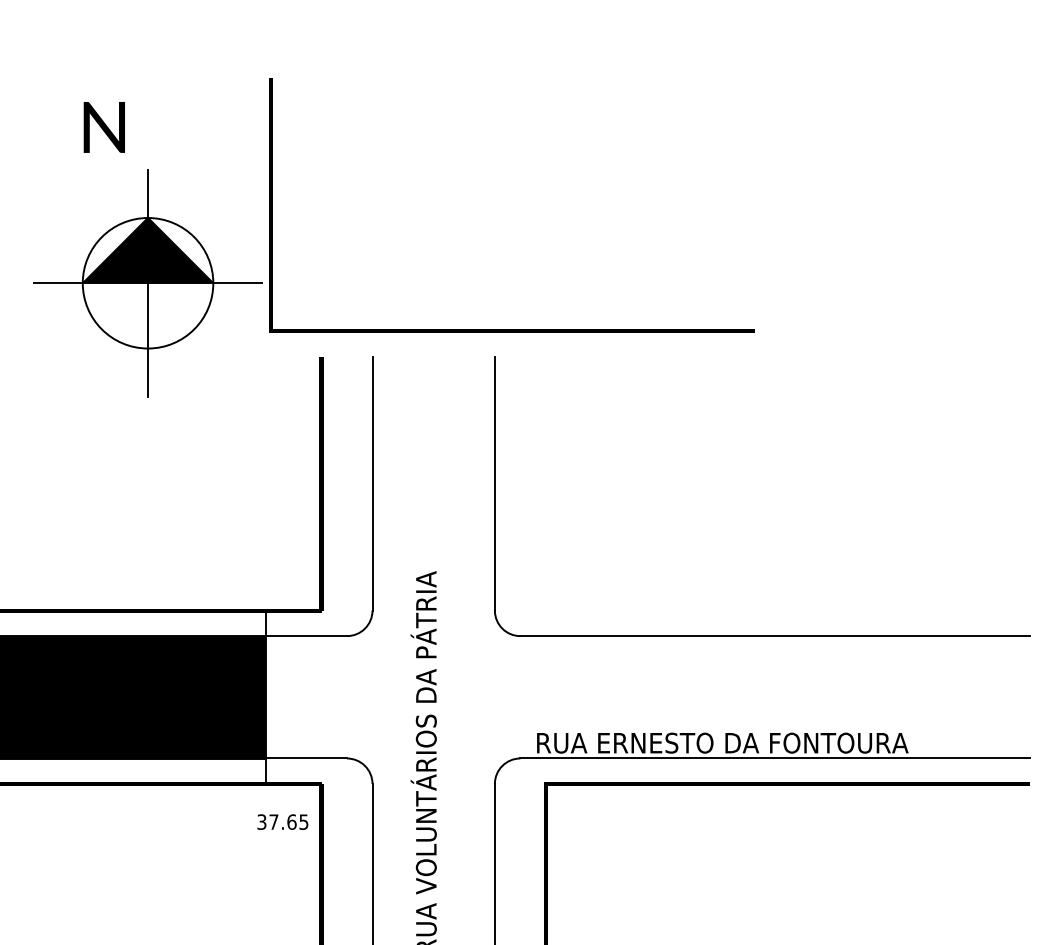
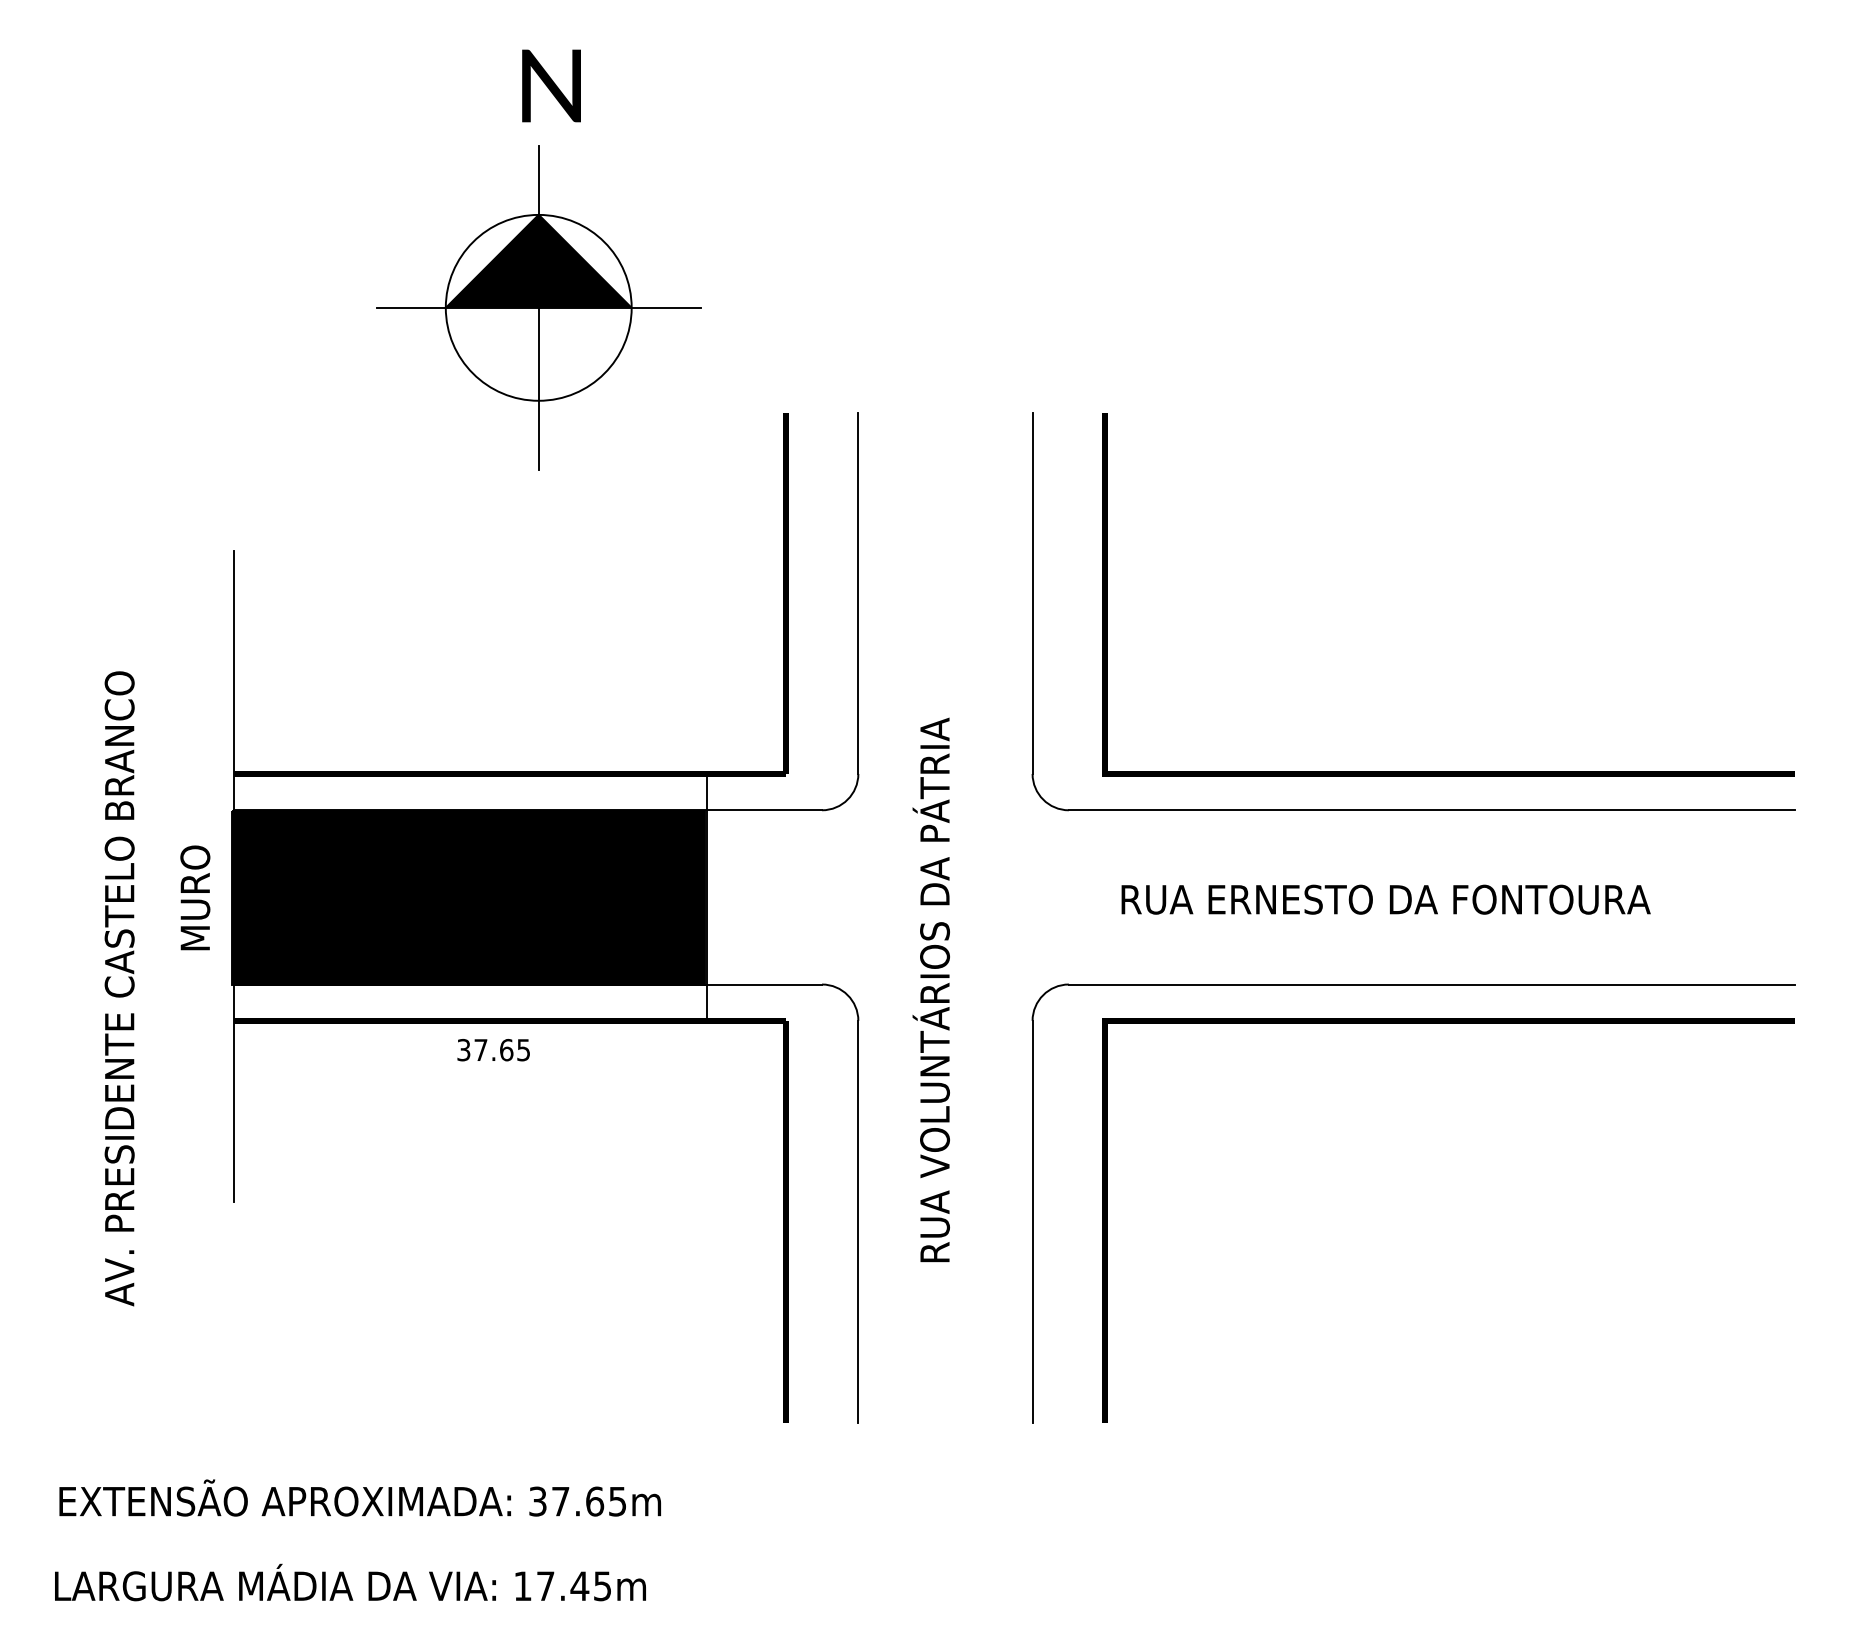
text: (104, 127) -> (551, 85), moved
line: (511, 329) -> (1448, 771), moved
text: (722, 743) -> (1385, 899), moved
text: (282, 822) -> (493, 1050), moved

